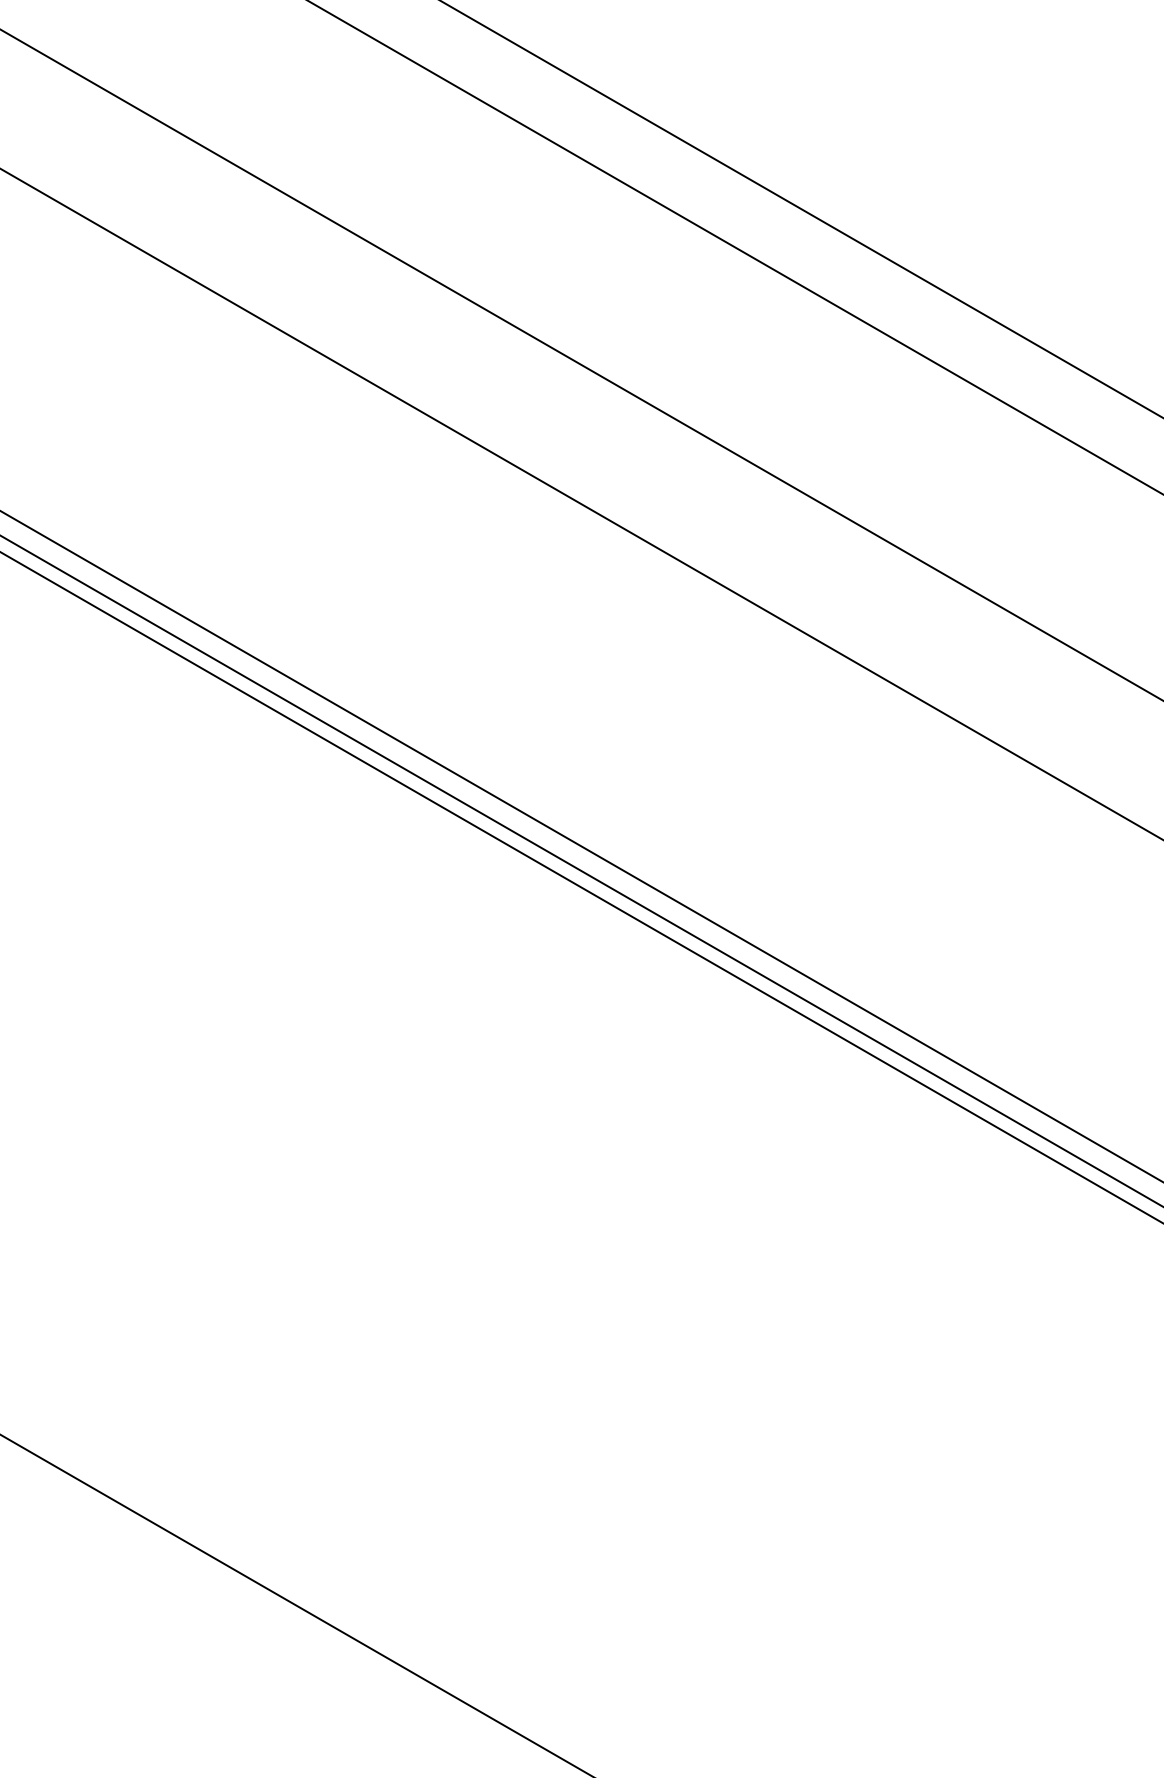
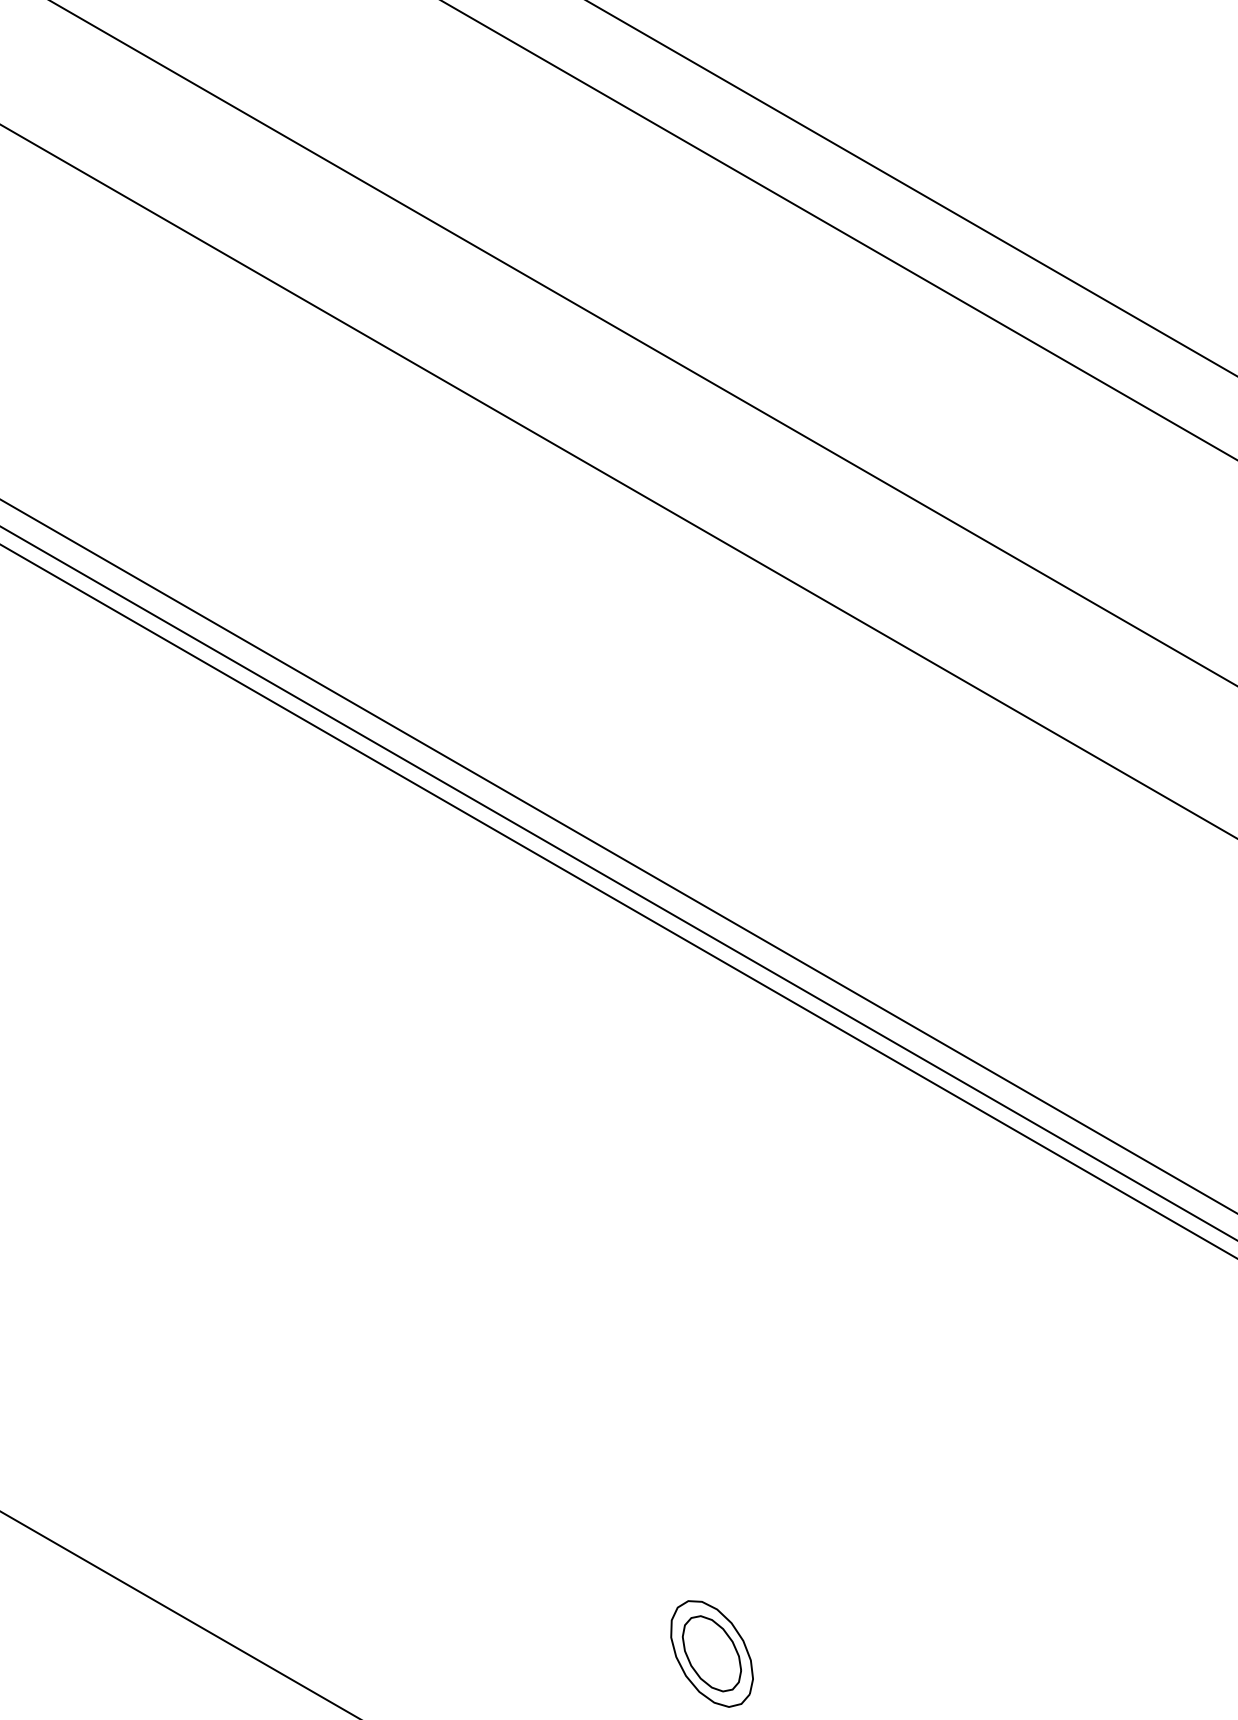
part: (727, 1609) -> (712, 1654), added

